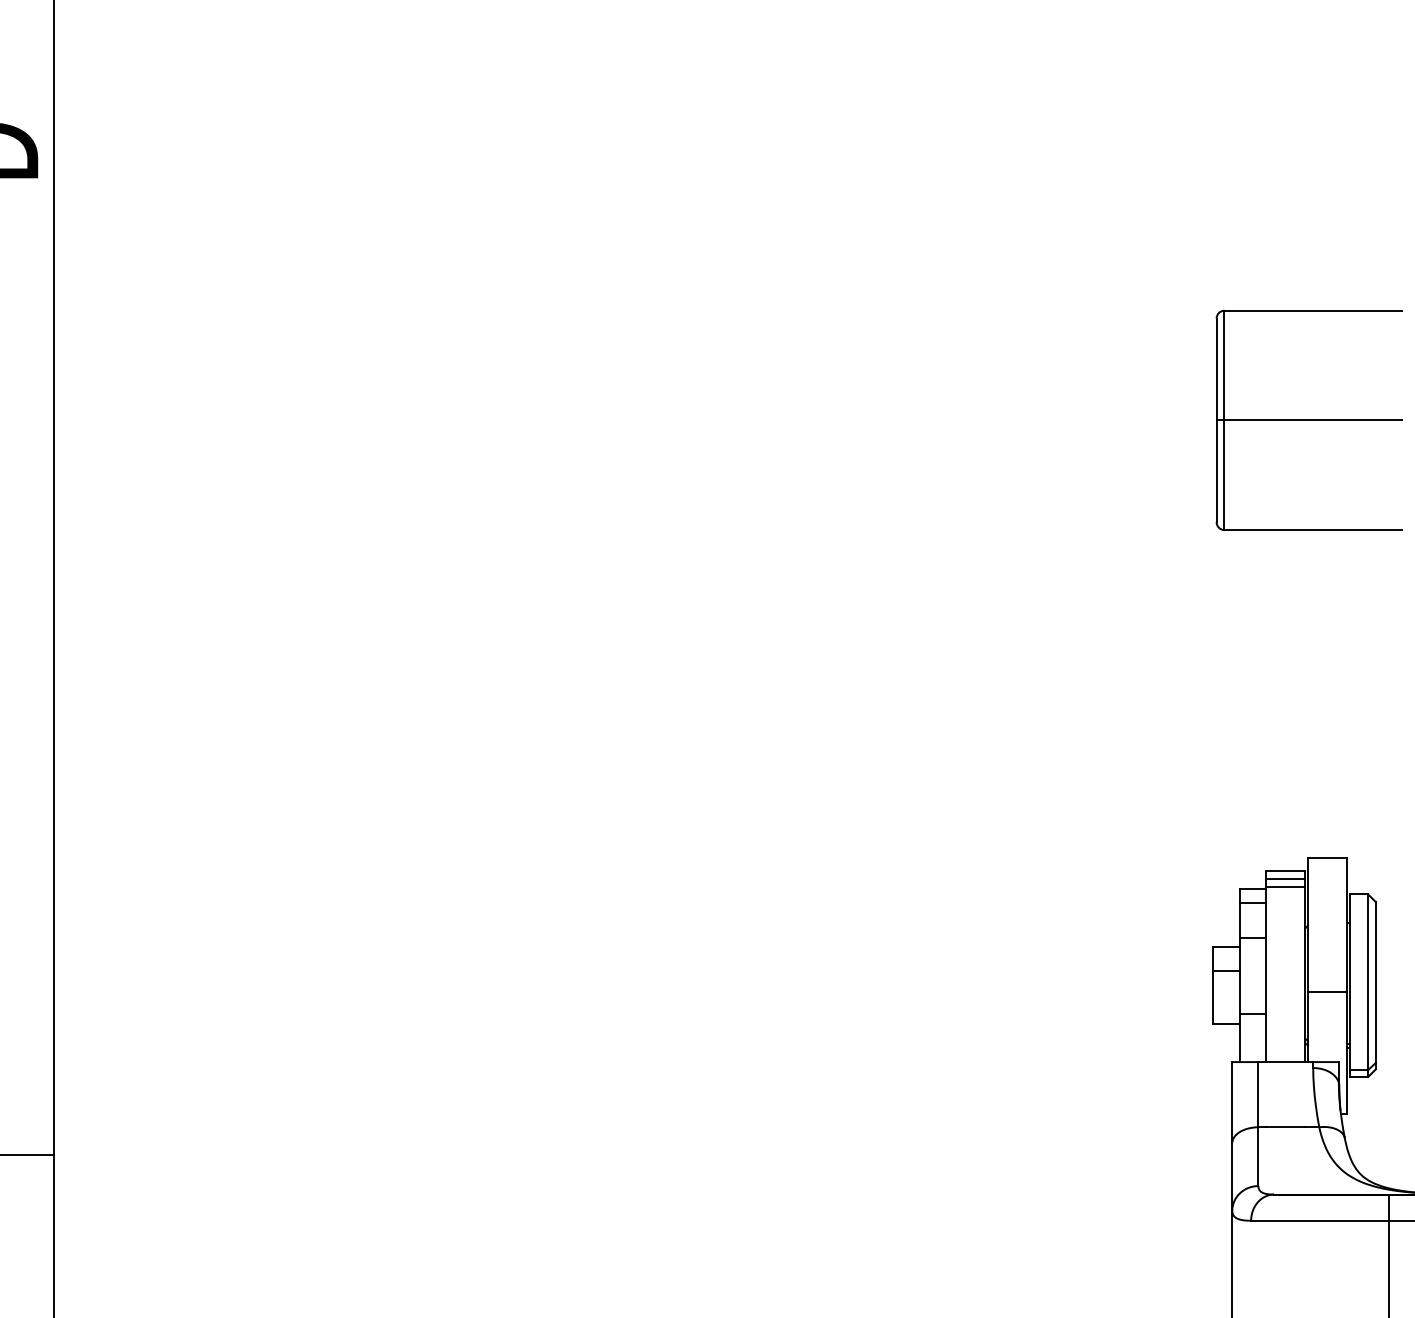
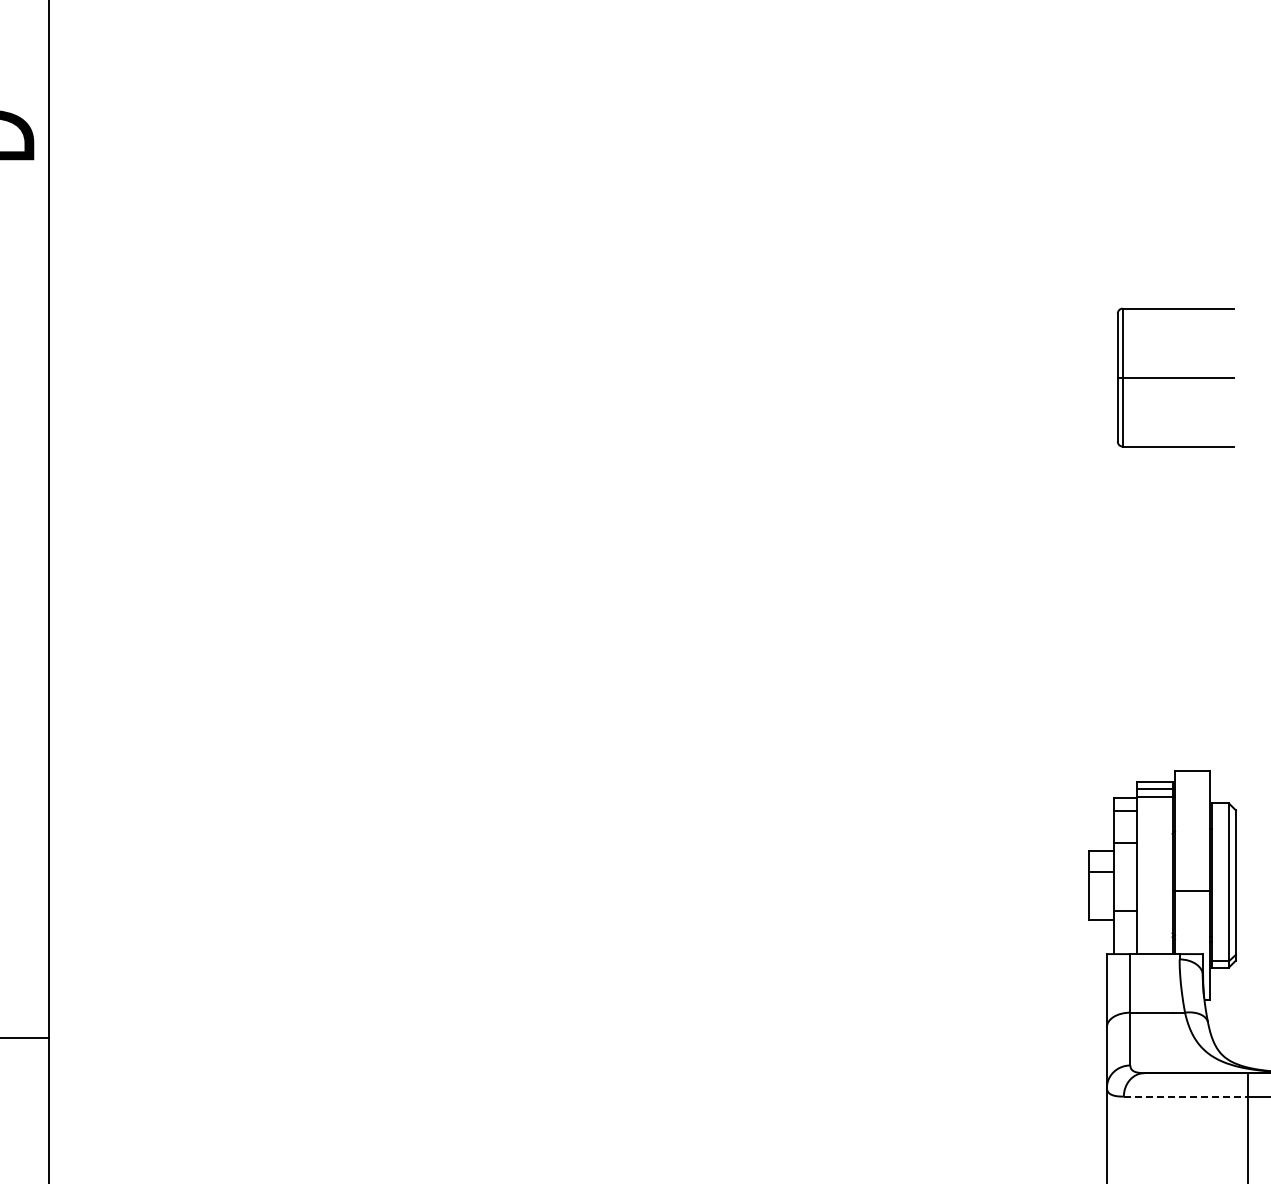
part: (1308, 420) -> (1175, 377), size x0.7
line: (1319, 1220) -> (1185, 1096), solid -> dashed

